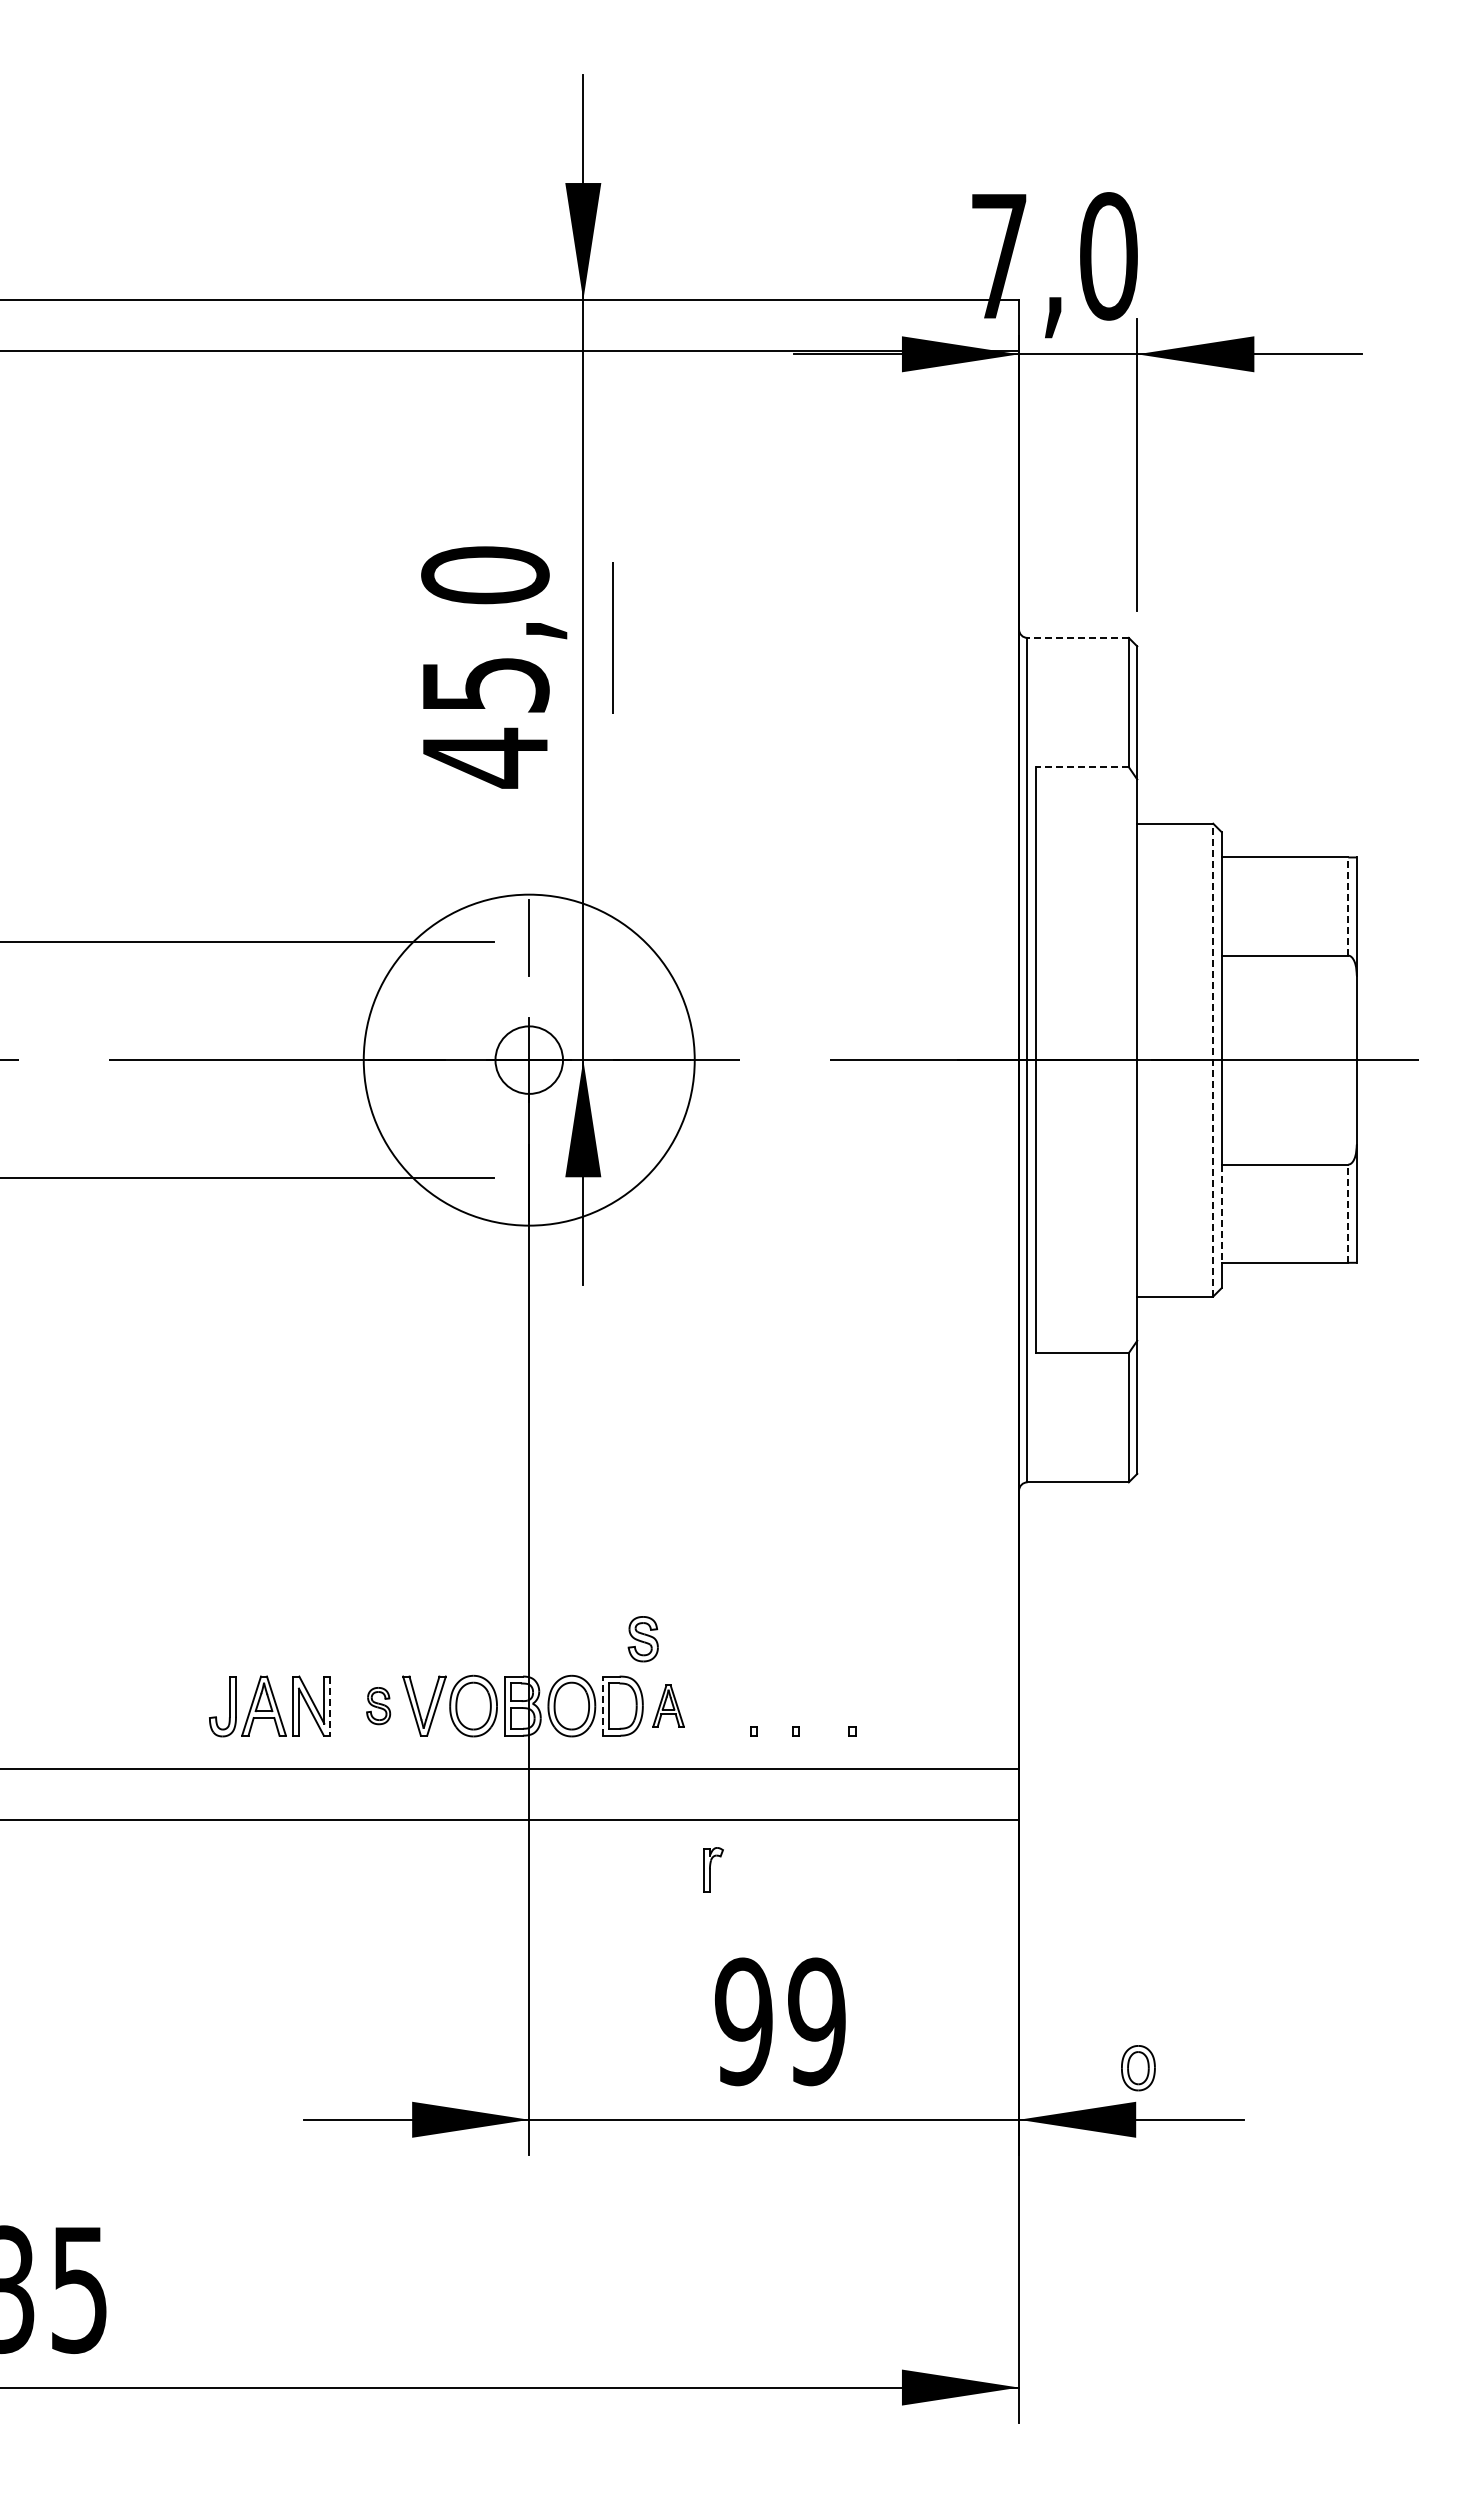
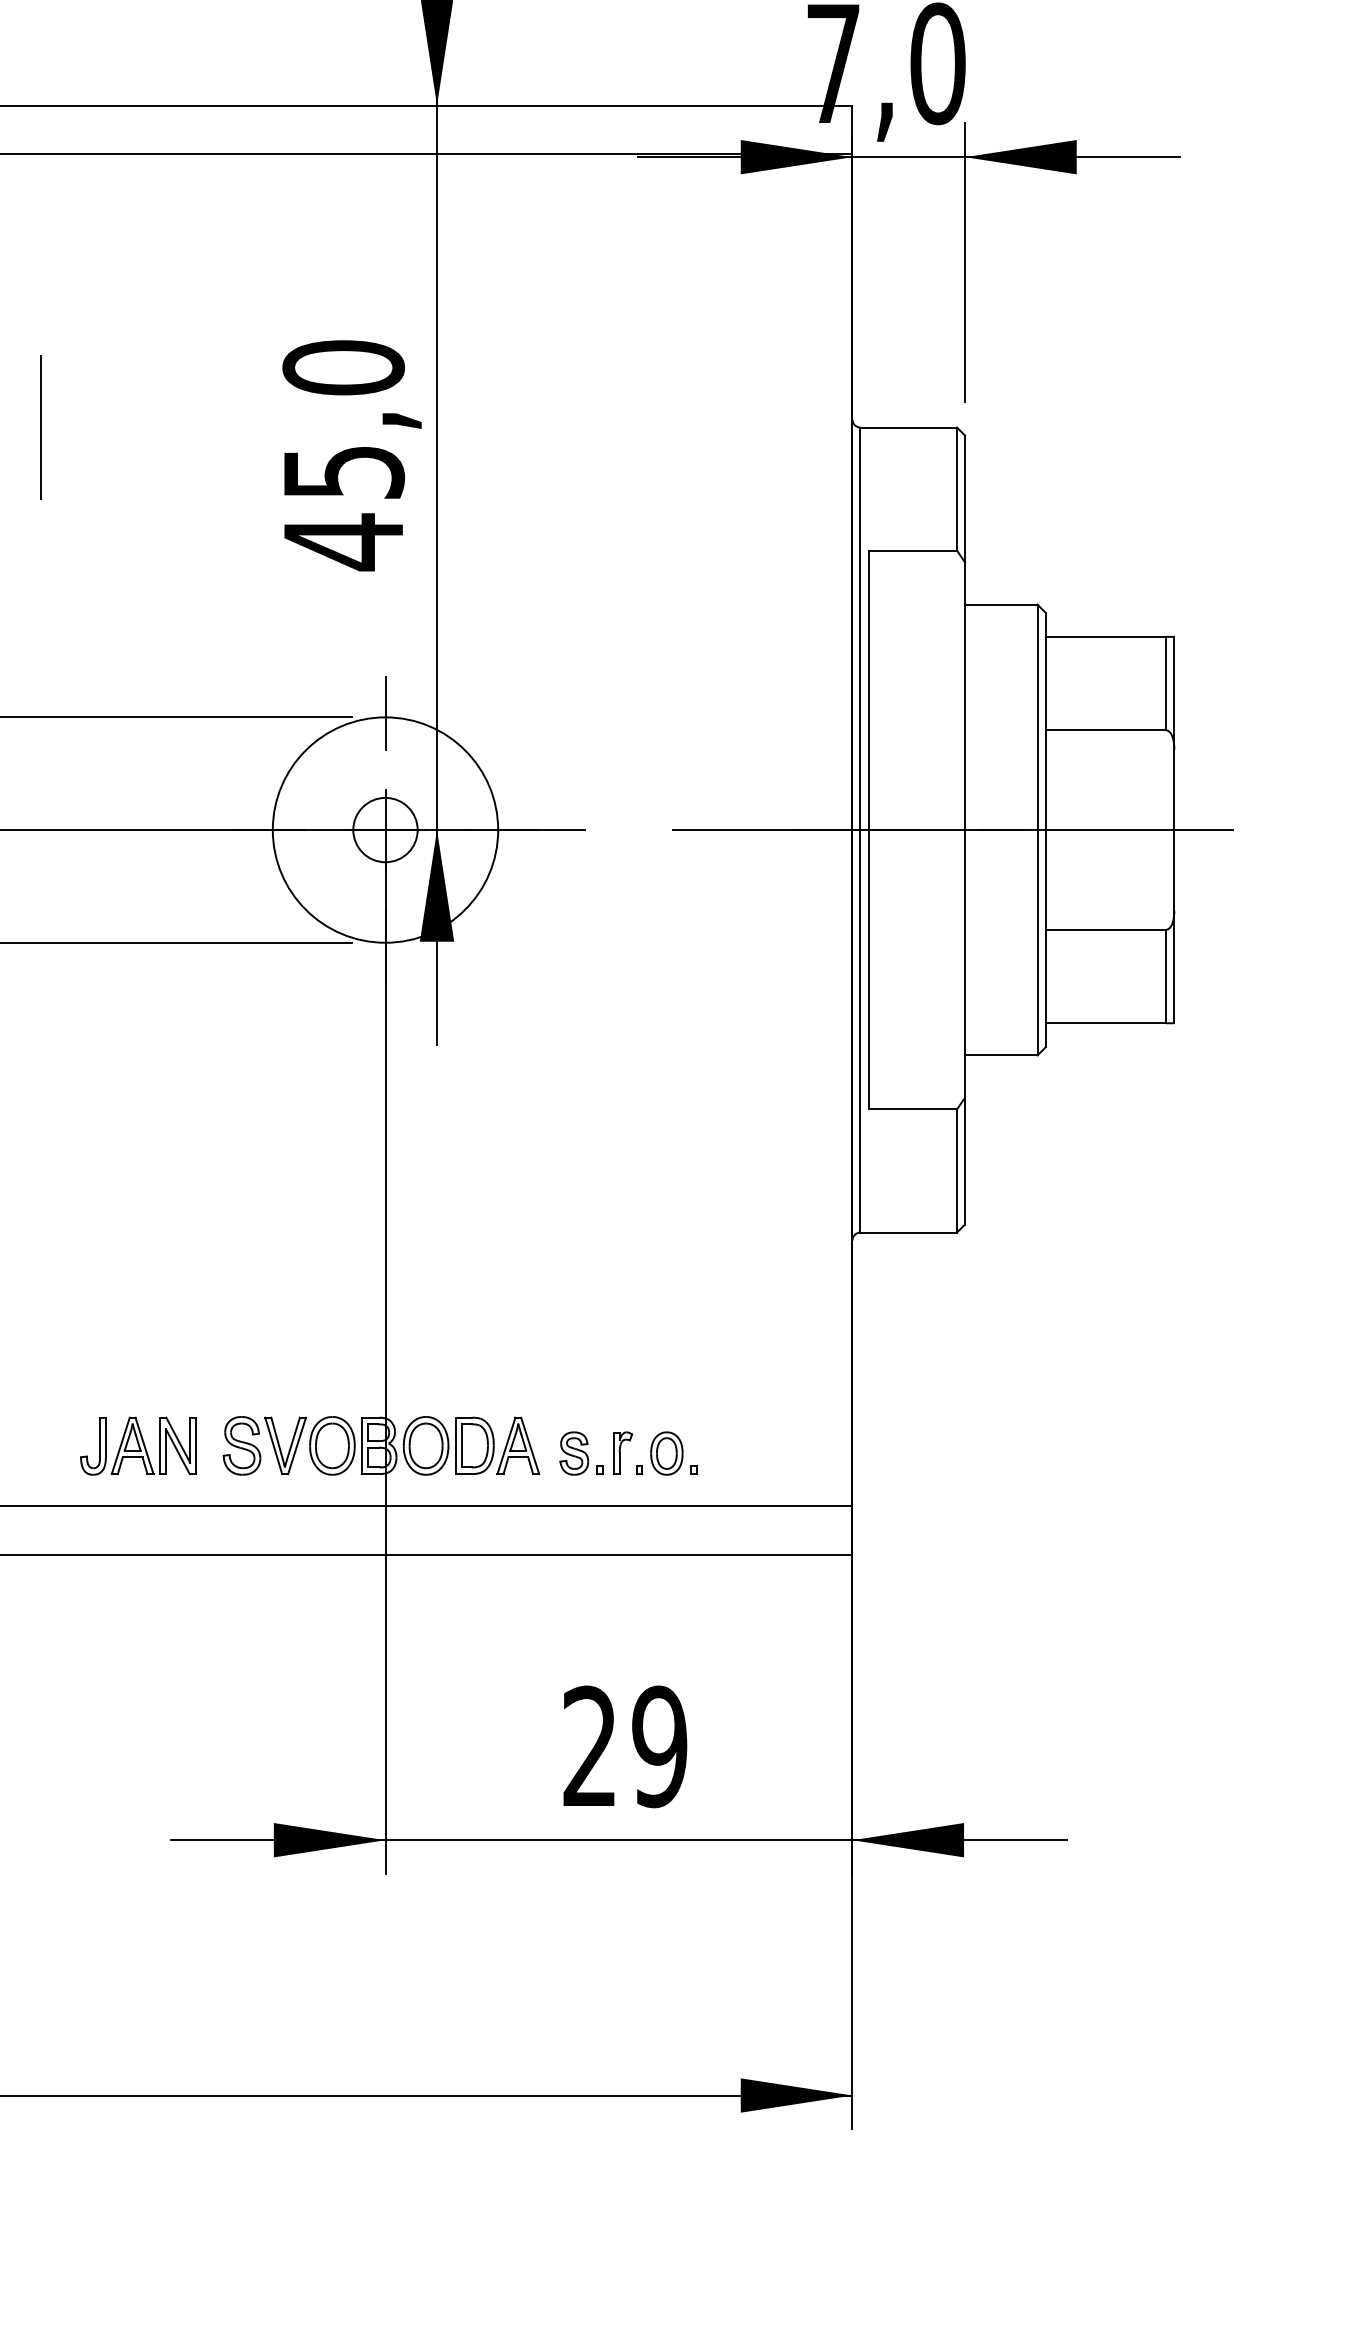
line: (612, 637) -> (40, 427), moved
line: (1078, 637) -> (909, 427), dashed -> solid
line: (1081, 767) -> (911, 551), dashed -> solid
line: (1348, 906) -> (1166, 683), dashed -> solid
circle: (529, 1059) -> (385, 829), size x0.71
line: (1213, 1059) -> (1037, 829), dashed -> solid
line: (1348, 1213) -> (1166, 976), dashed -> solid
line: (1221, 1214) -> (1045, 977), dashed -> solid
part: (642, 1639) -> (573, 1453), moved
part: (378, 1705) -> (241, 1445), size x1.67
part: (668, 1705) -> (518, 1445), size x1.43
line: (330, 1706) -> (196, 1446), dashed -> solid
line: (602, 1706) -> (455, 1446), dashed -> solid
part: (713, 1869) -> (623, 1452), moved
text: (743, 2021) -> (589, 1746), 99 -> 29
part: (1138, 2068) -> (666, 1453), moved

